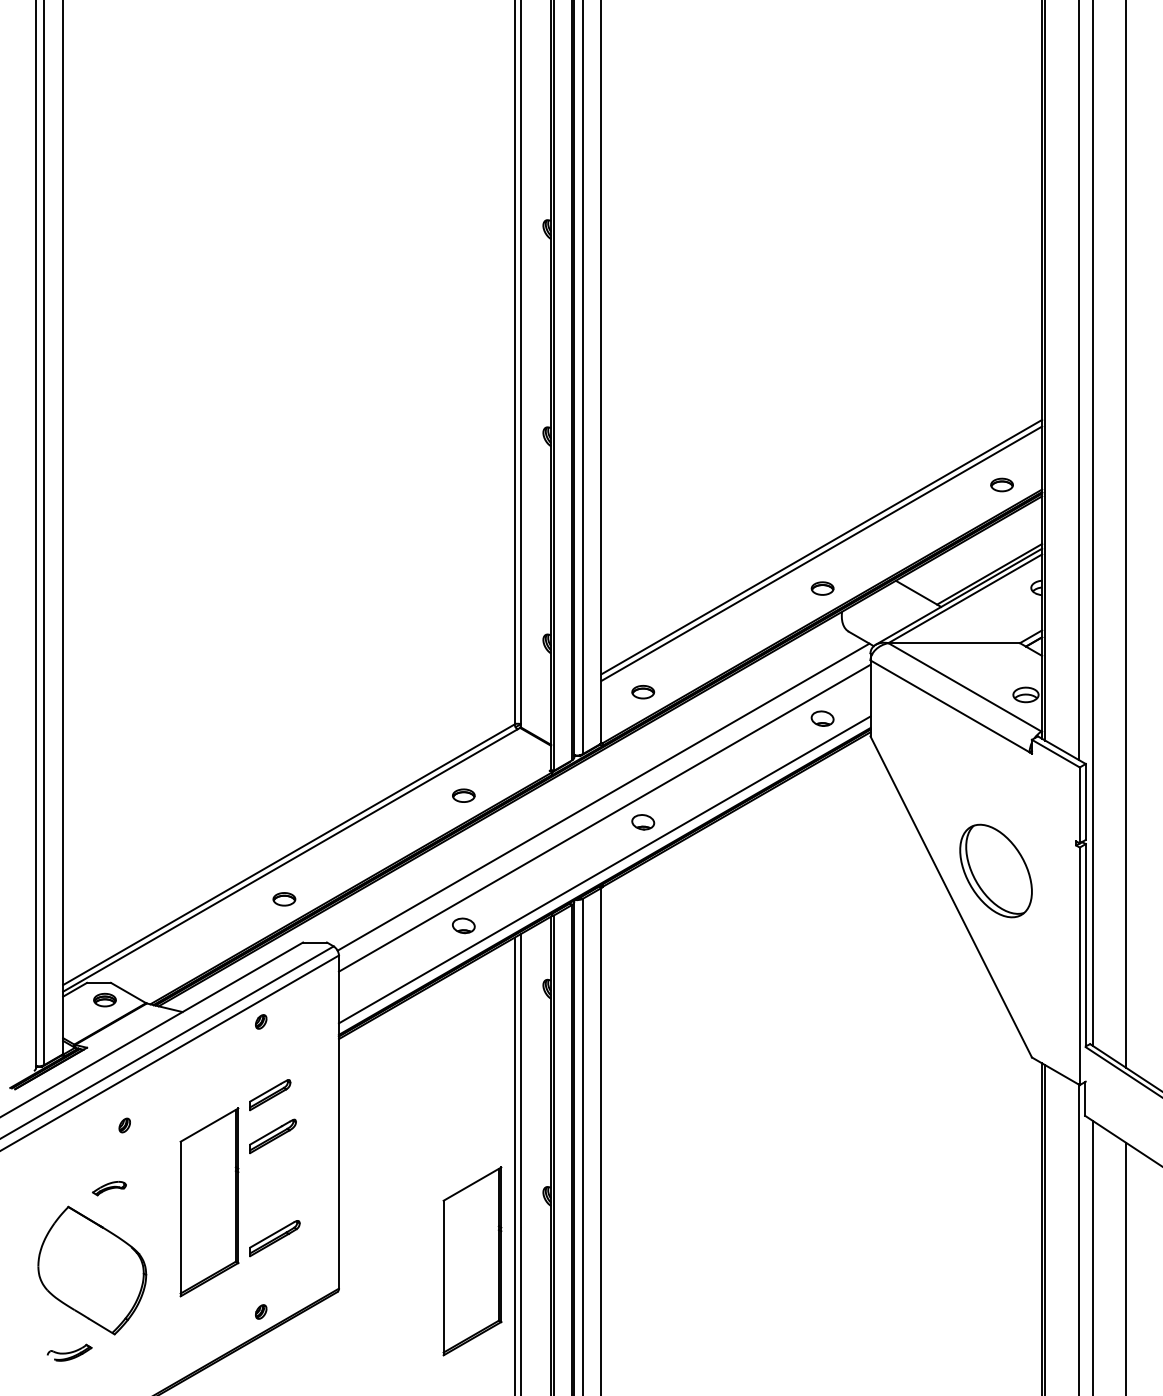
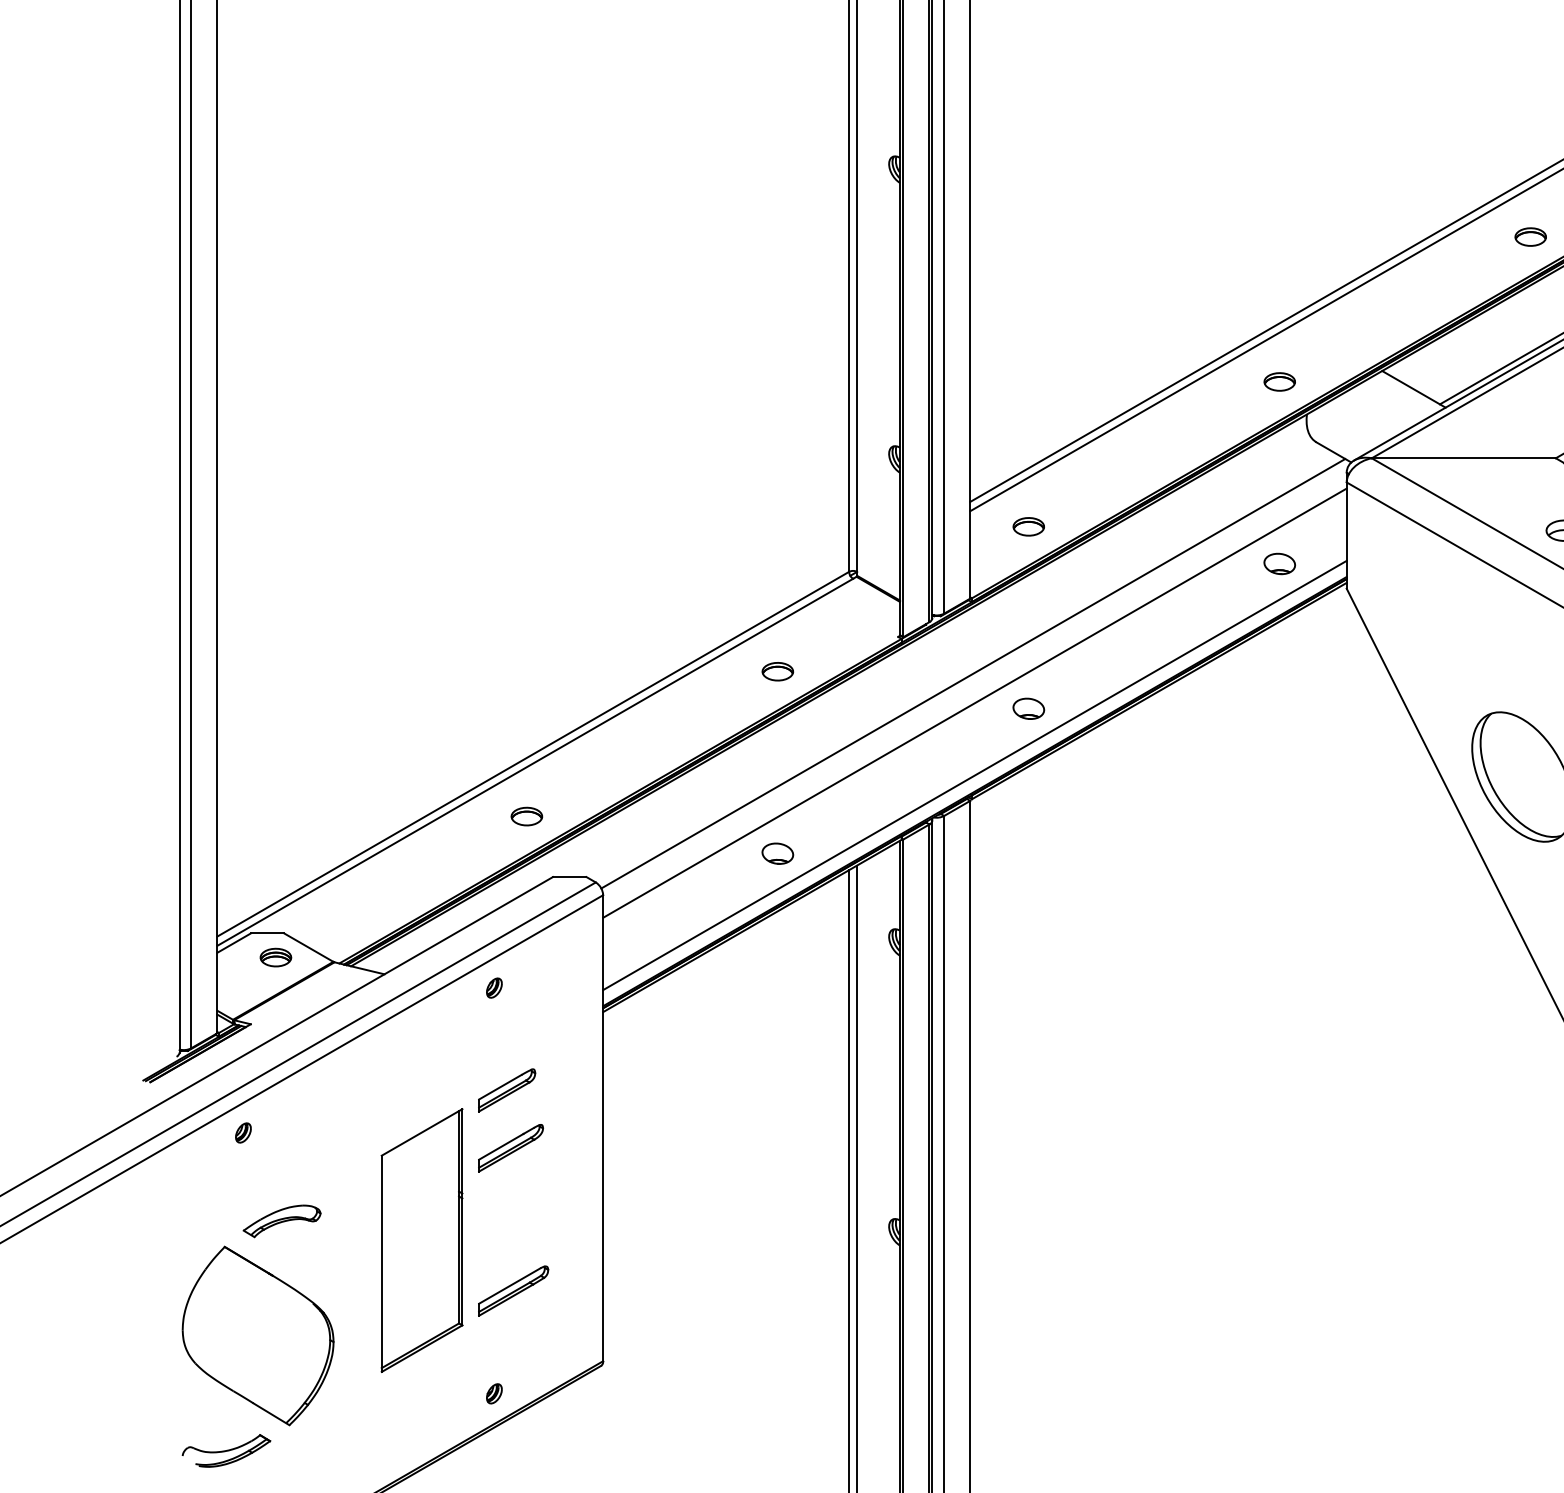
part: (124, 1125) -> (243, 1132), moved
part: (109, 1188) -> (282, 1221), size x1.67
part: (472, 1261) -> (789, 1323), removed
part: (69, 1352) -> (226, 1450), size x1.43

